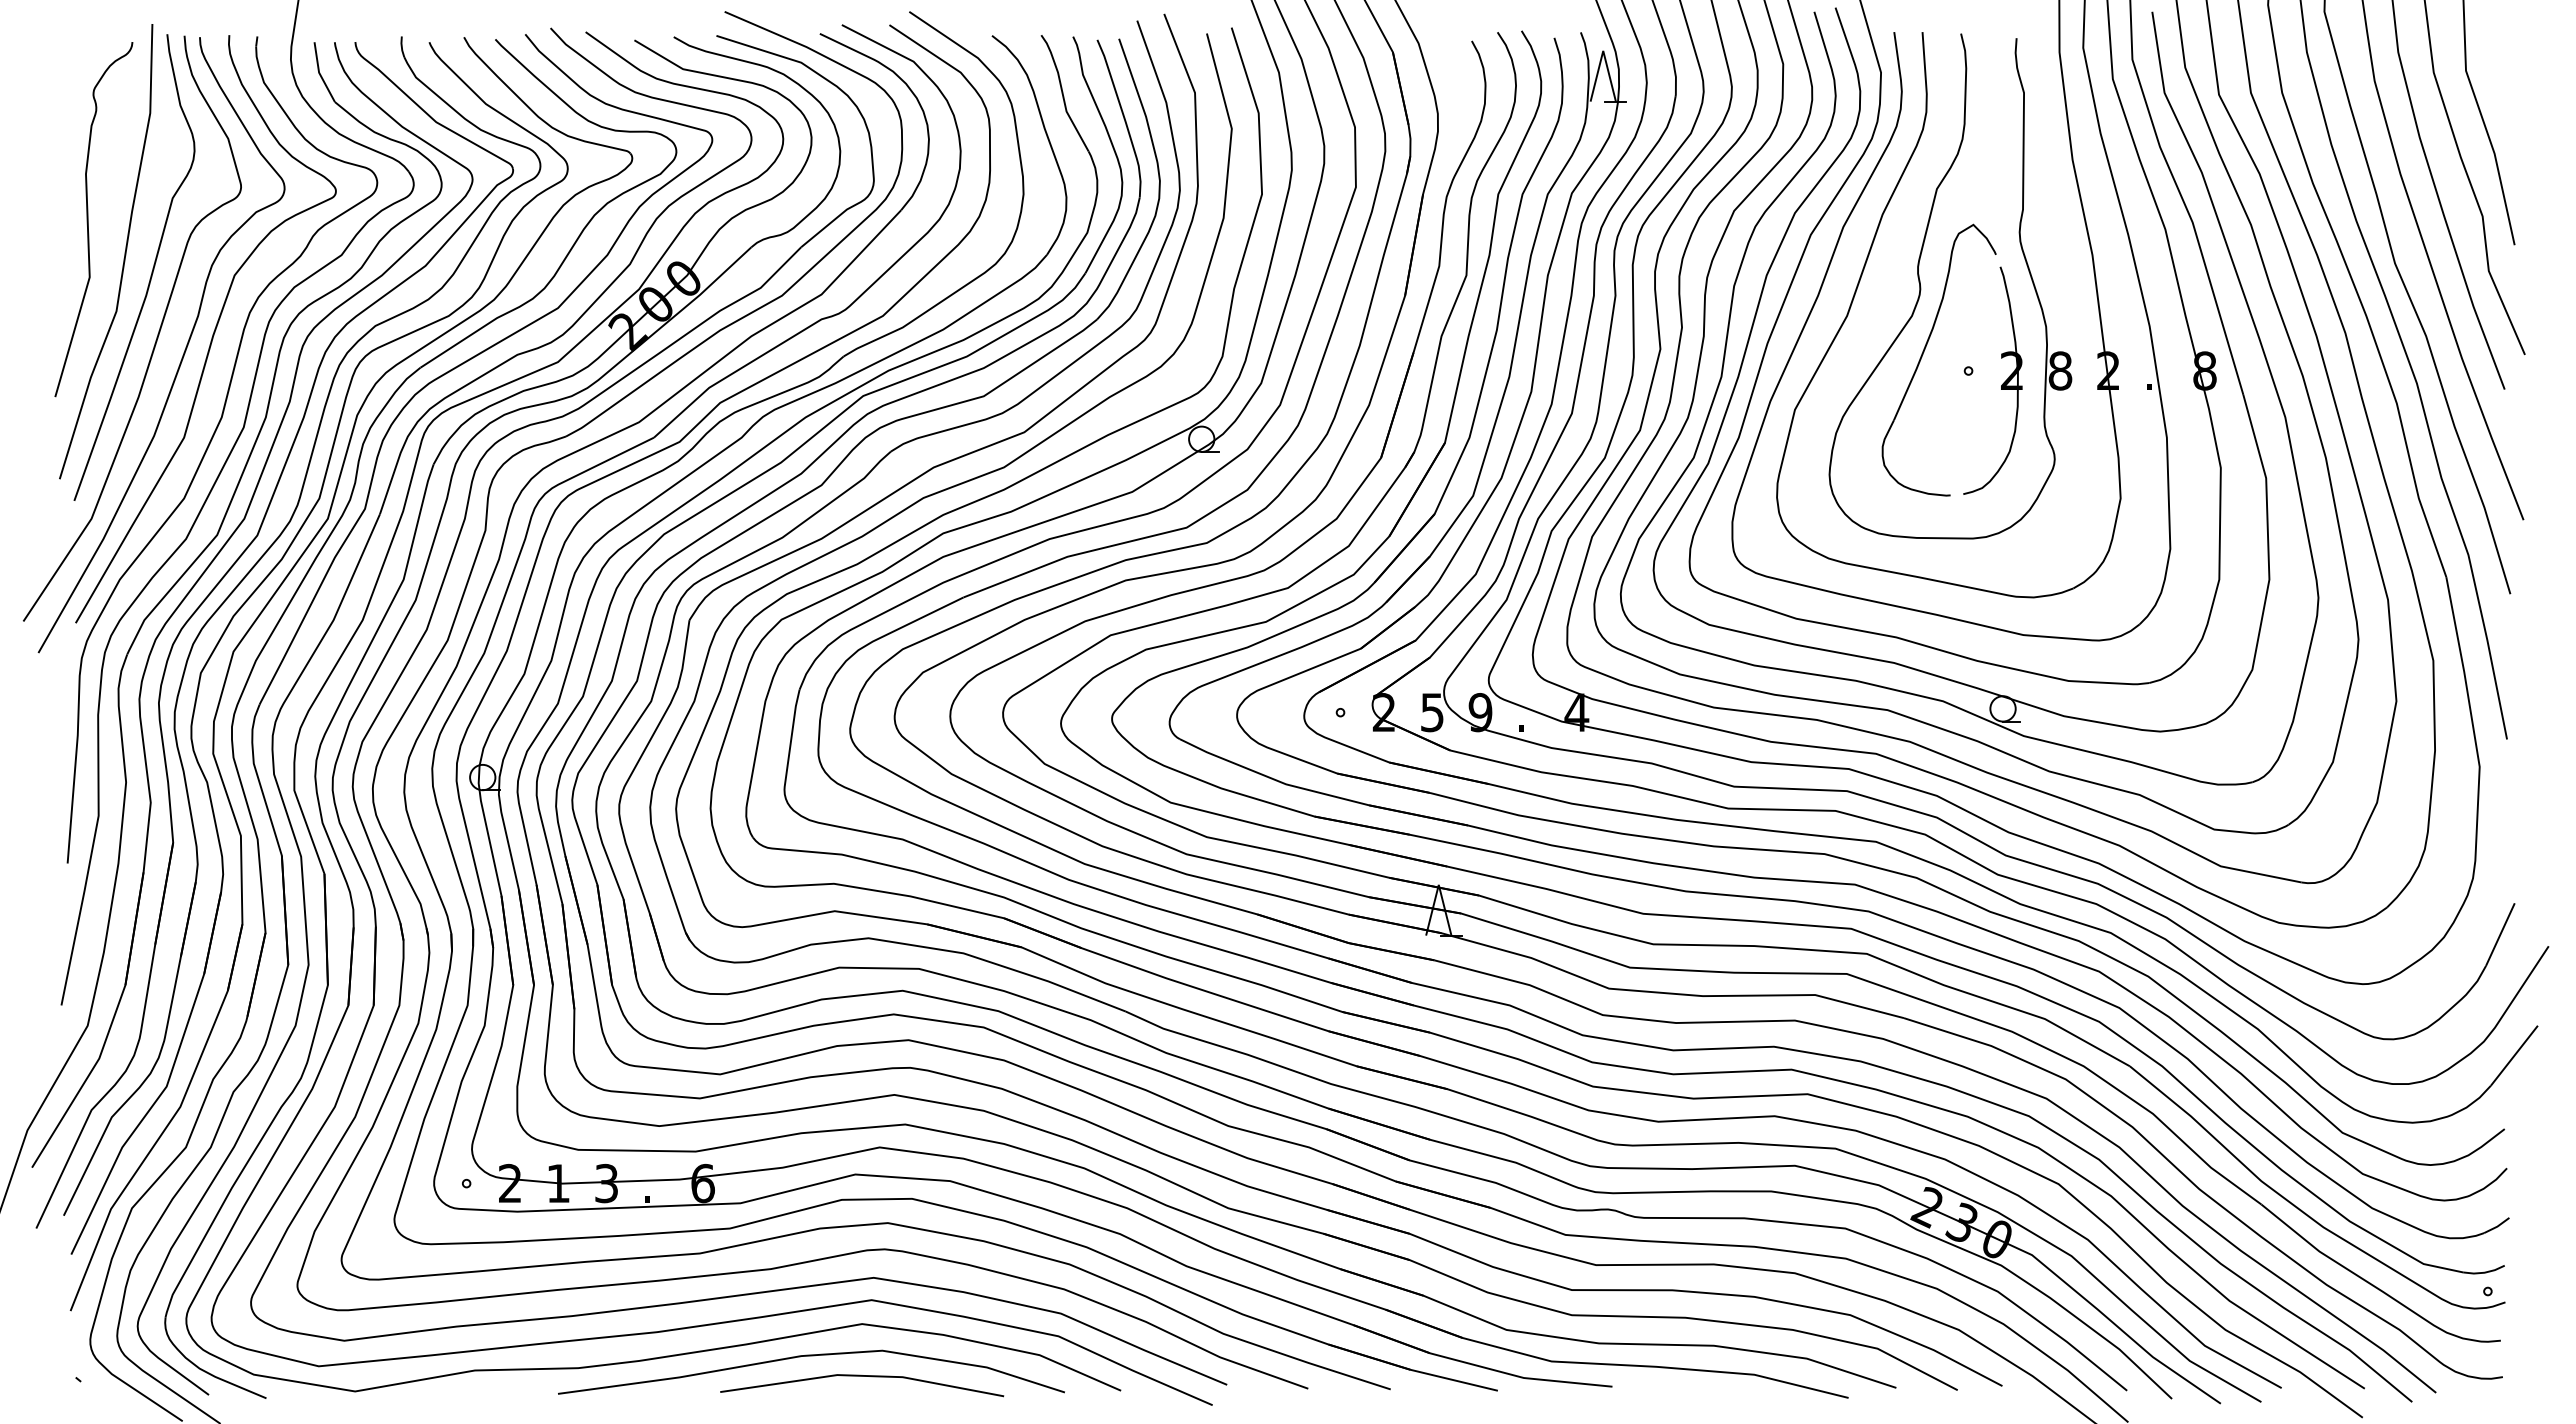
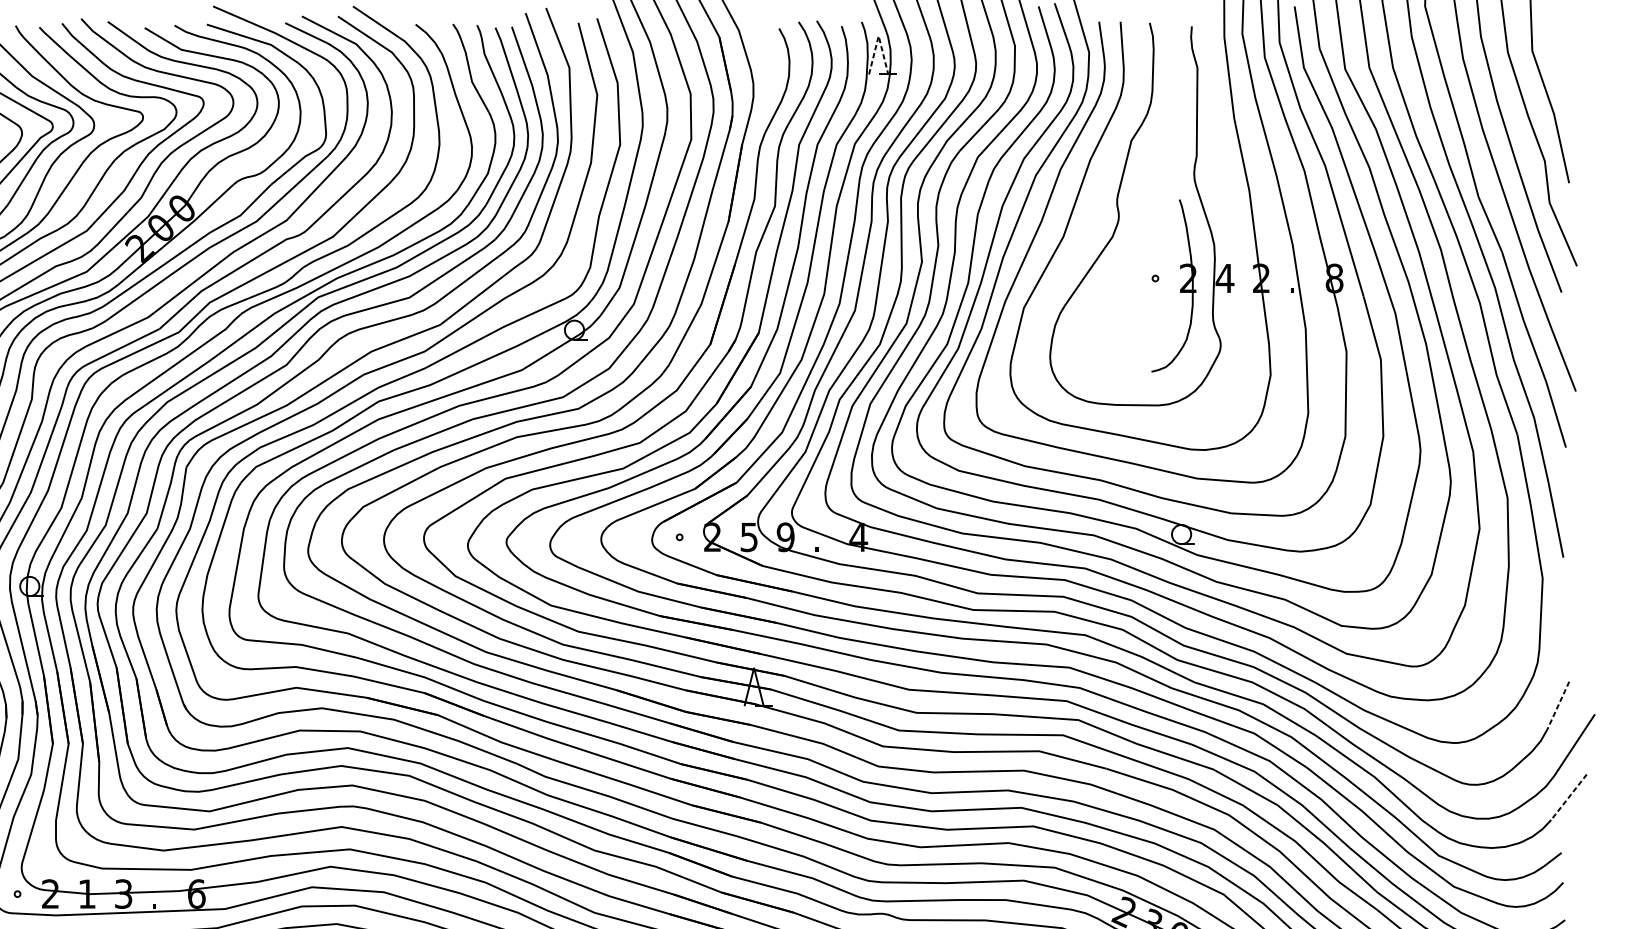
line: (1603, 50) -> (878, 35), solid -> dashed
part: (1924, 352) -> (1122, 264), removed
text: (2060, 370) -> (1225, 278), 8 -> 4
line: (2500, 935) -> (1558, 706), solid -> dashed
line: (2514, 1056) -> (1569, 797), solid -> dashed

